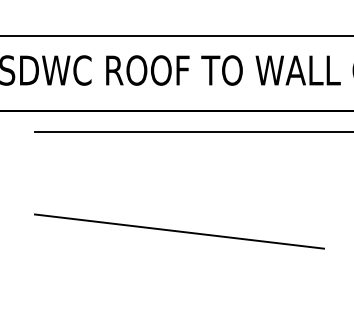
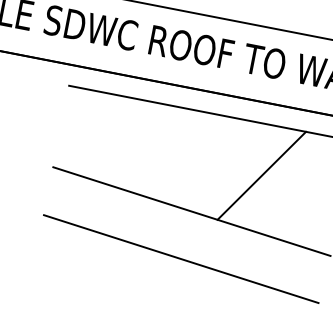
line: (241, 182) -> (262, 175), added
line: (177, 280) -> (180, 259), added

